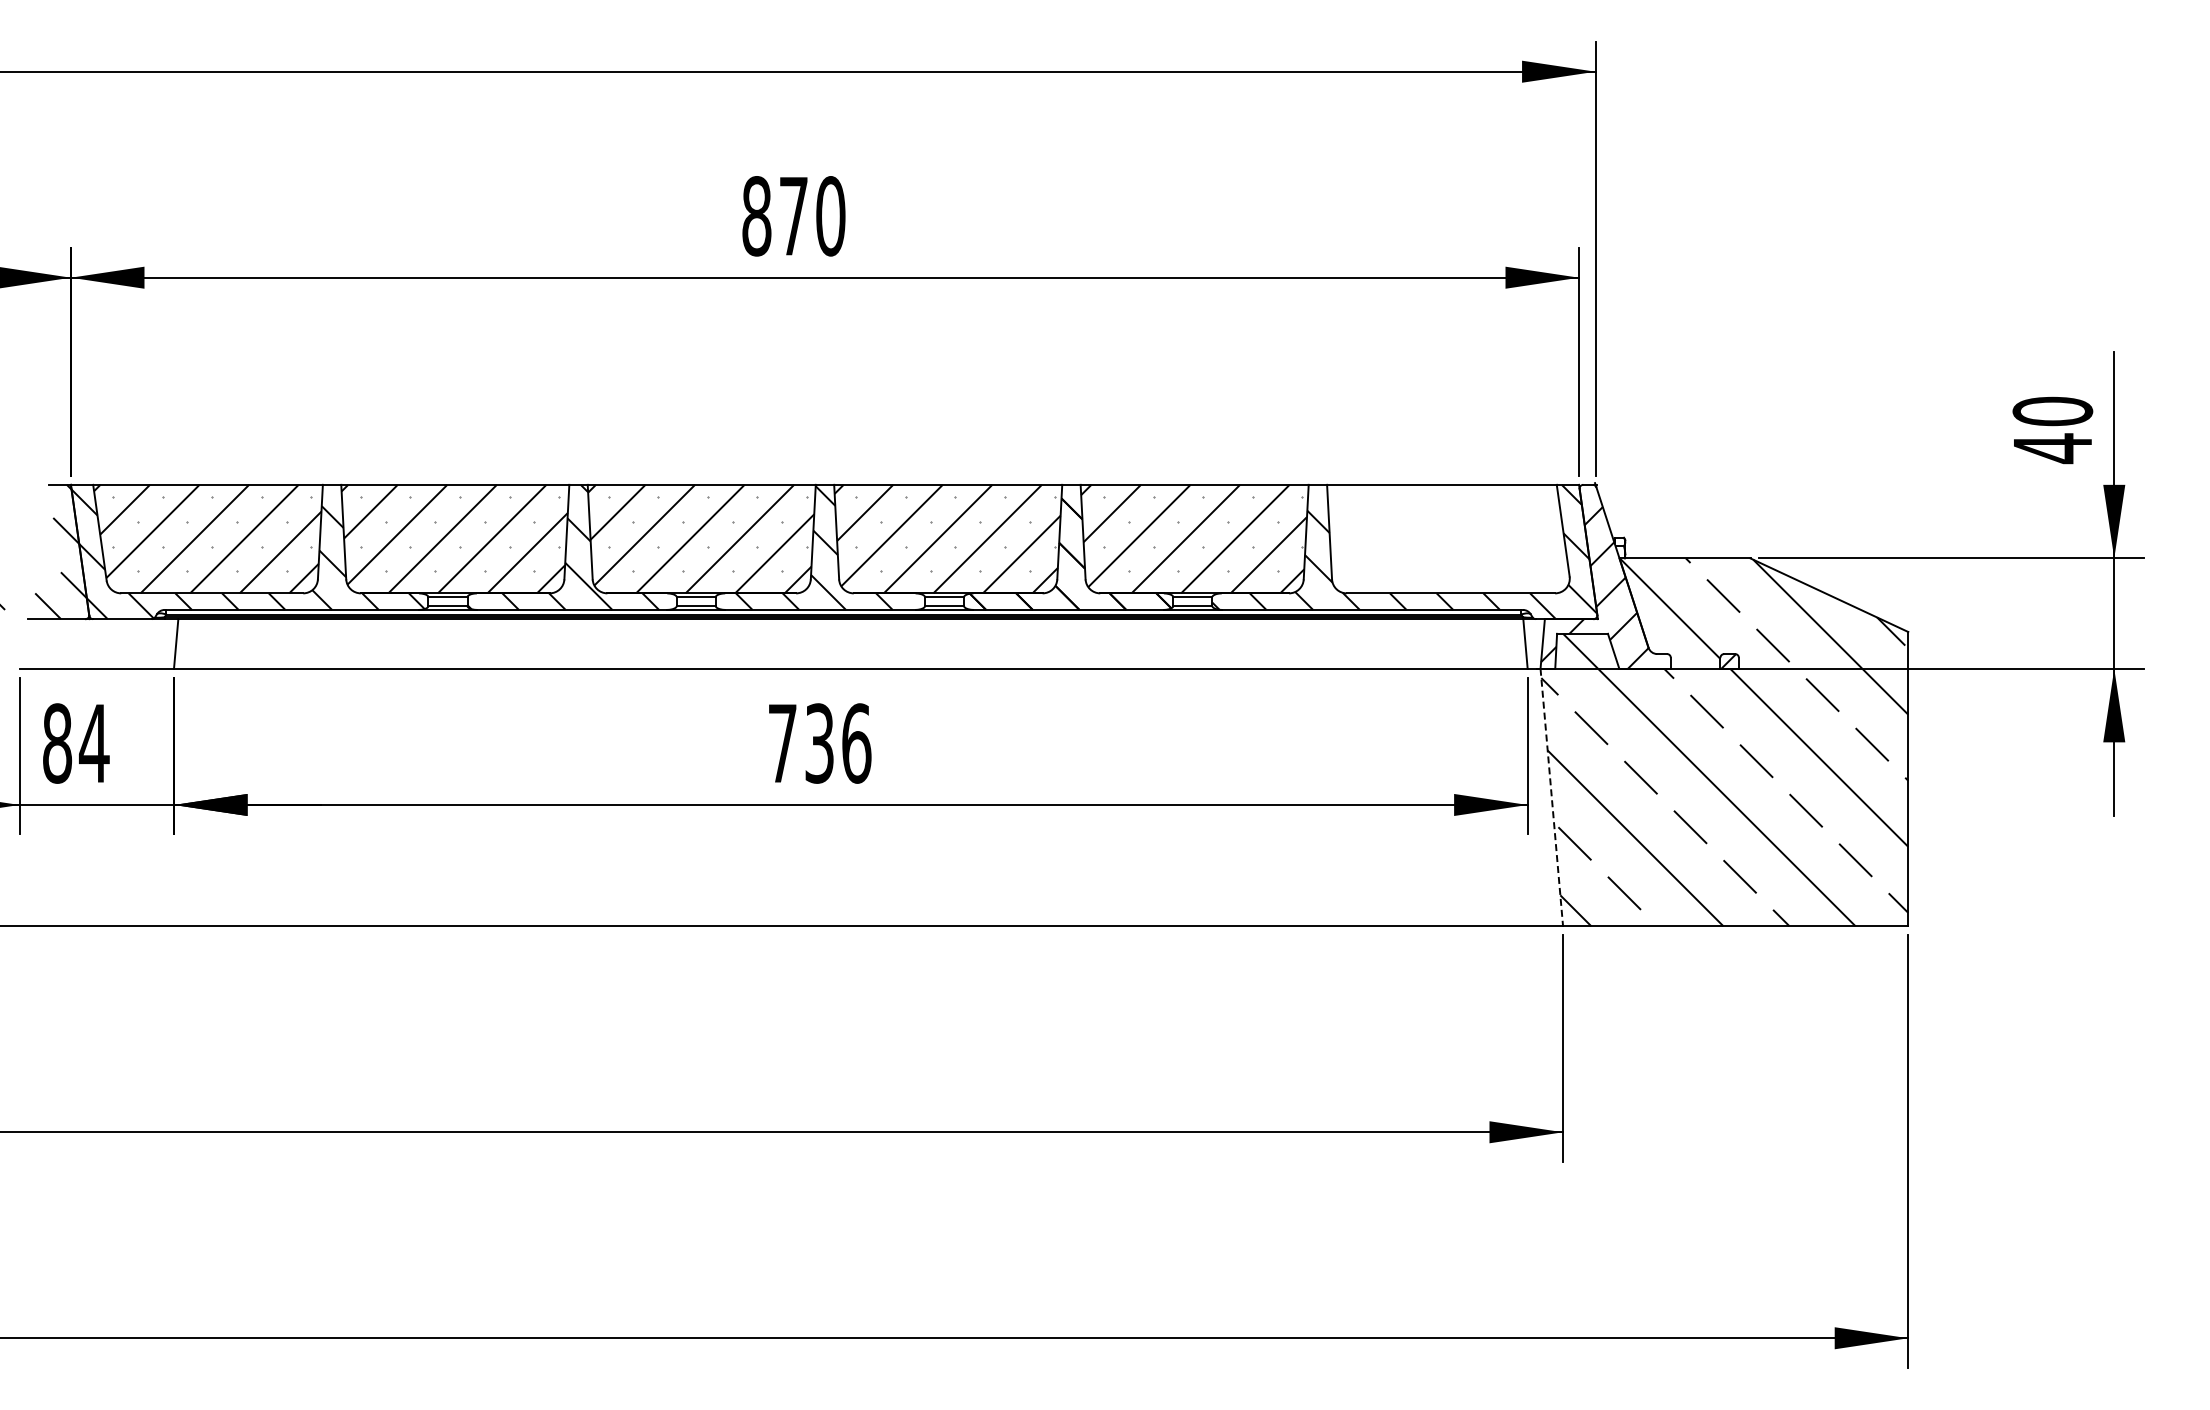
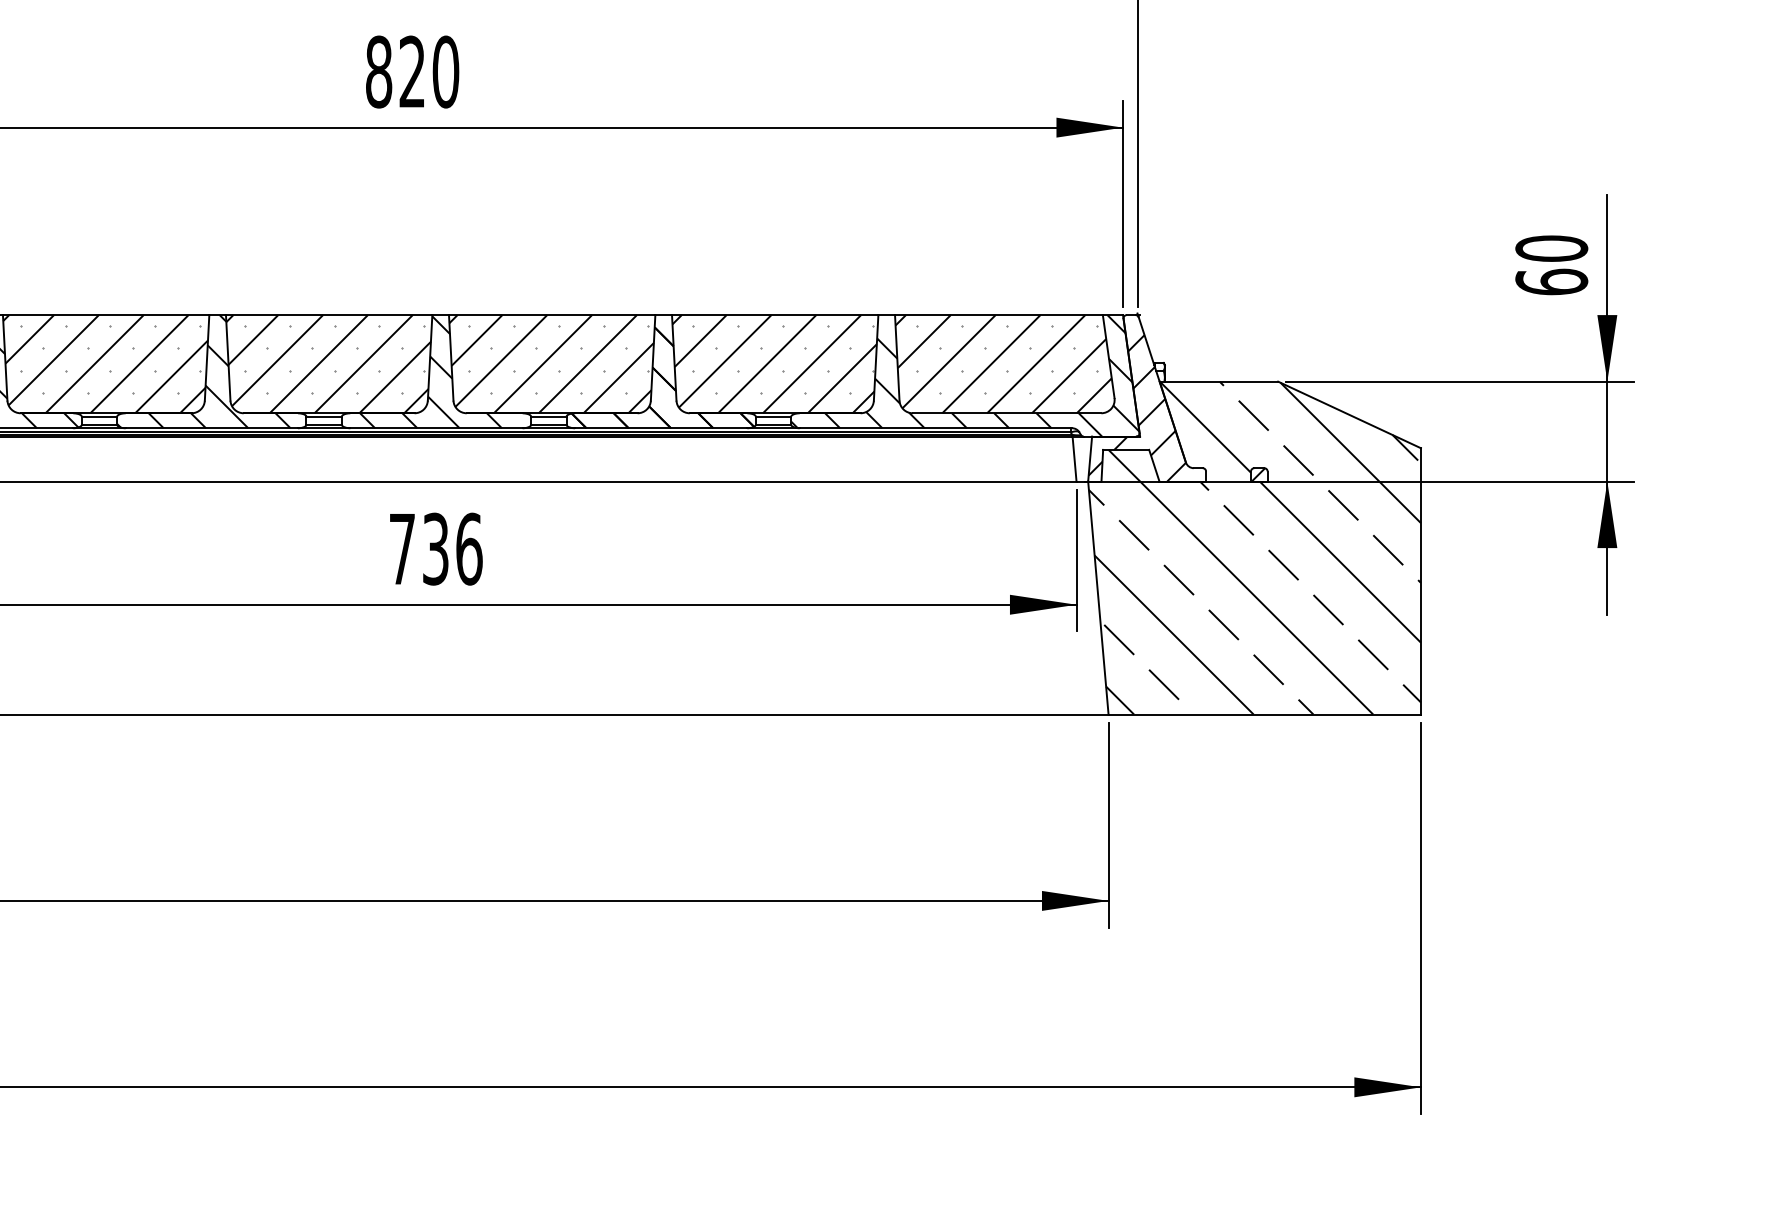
text: (793, 215) -> (412, 71), 870 -> 820
text: (2052, 448) -> (1551, 282), 40 -> 60
hatch: (1446, 538) -> (1003, 363), added
line: (1551, 798) -> (1098, 598), dashed -> solid

